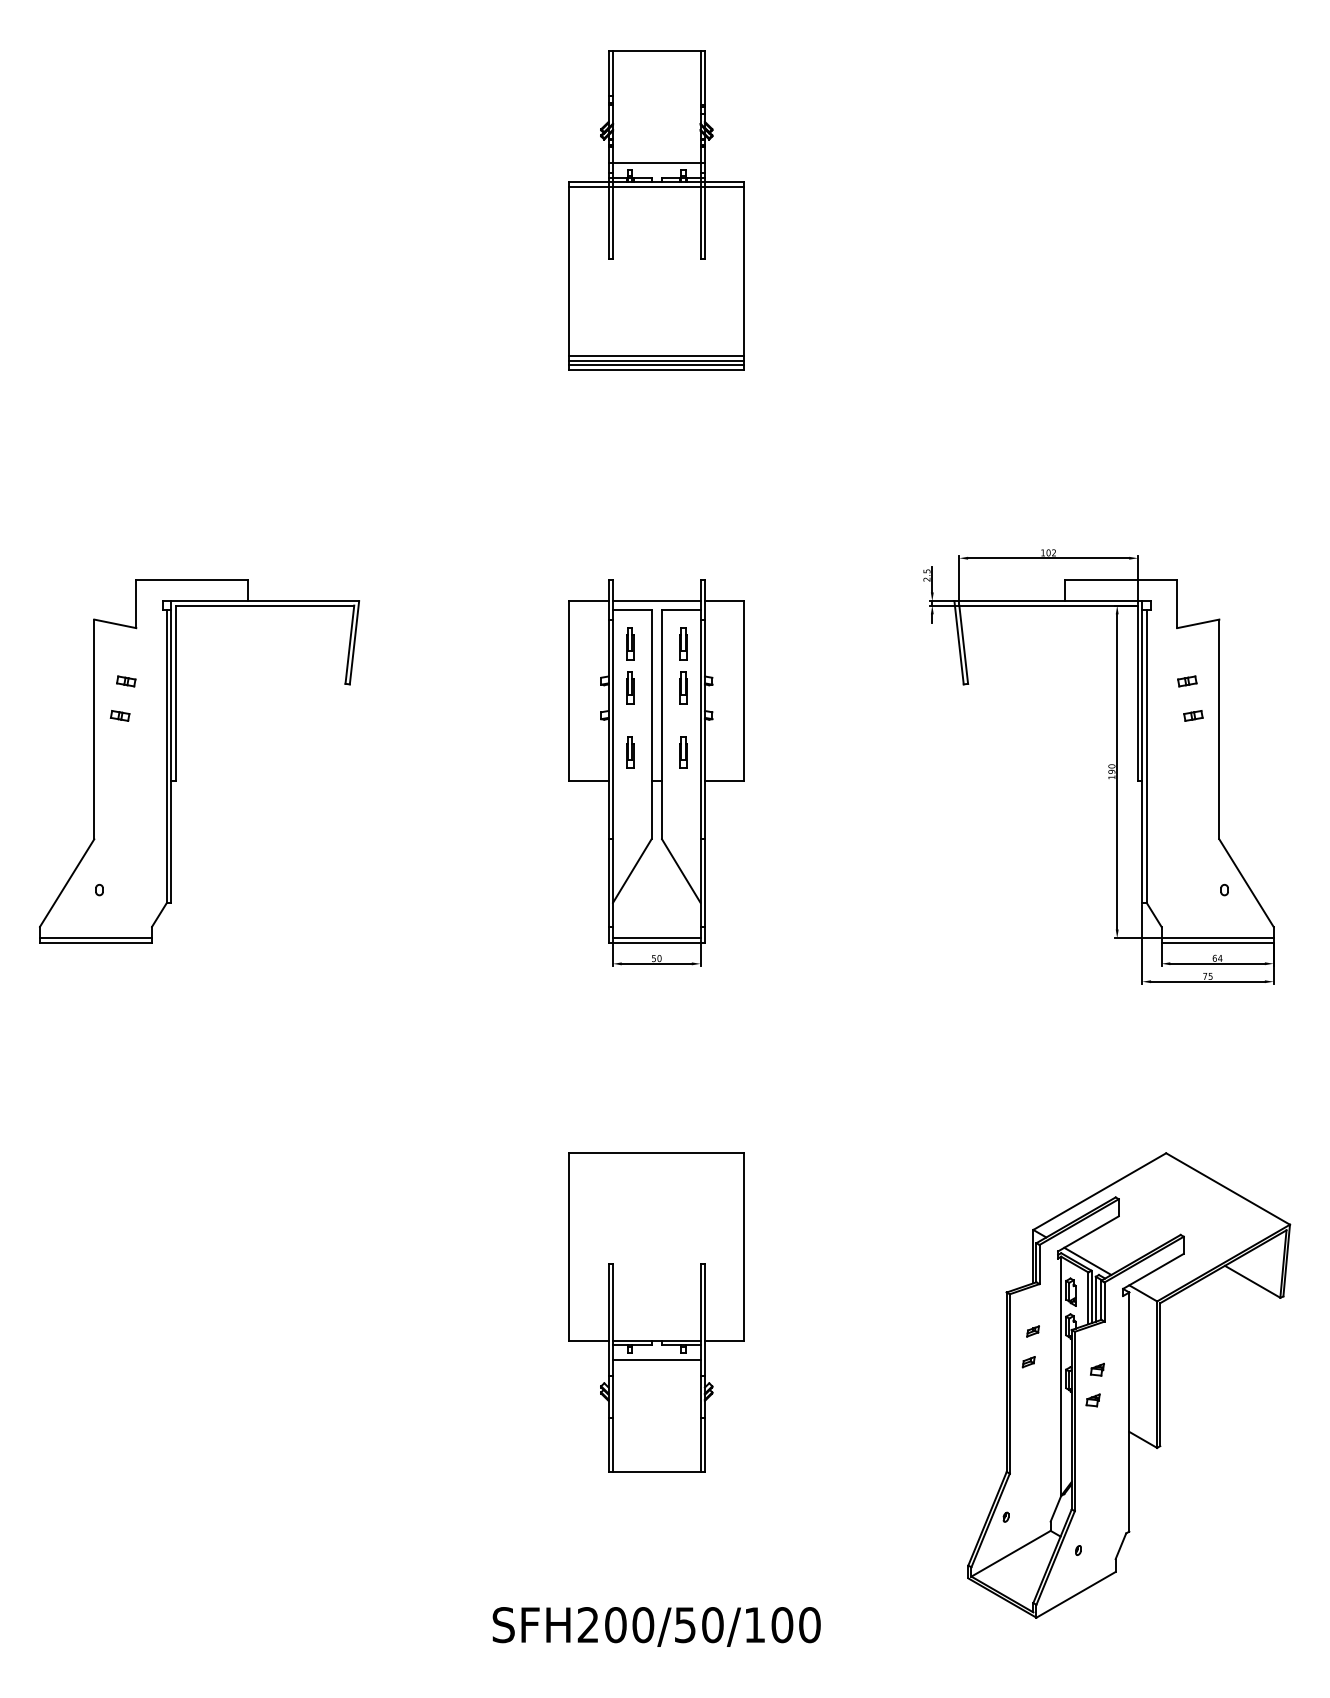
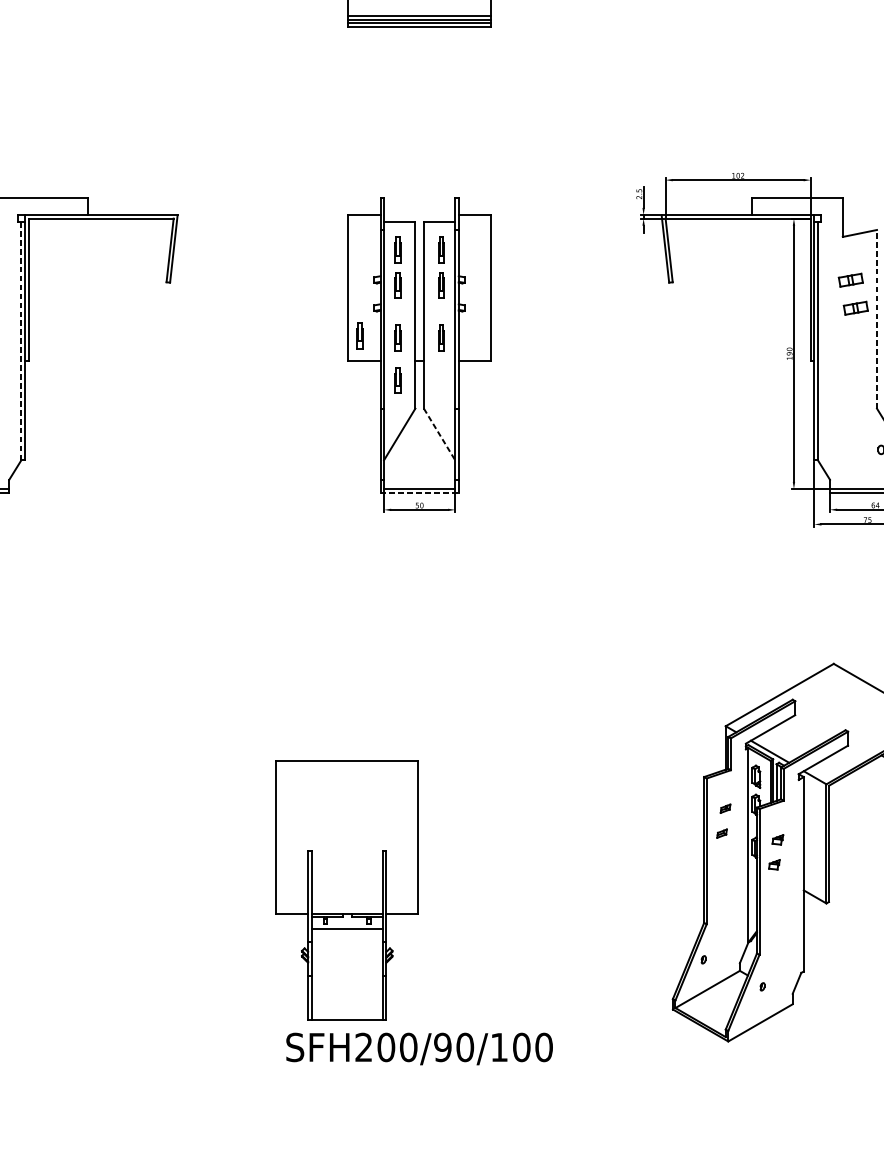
line: (656, 601) -> (419, 215), removed
part: (1187, 681) -> (851, 280), size x1.6
part: (1193, 715) -> (855, 307), size x1.6
line: (1219, 729) -> (877, 319), solid -> dashed
part: (583, 749) -> (360, 335), added
line: (166, 755) -> (21, 340), solid -> dashed
part: (630, 804) -> (398, 380), added
line: (681, 871) -> (439, 434), solid -> dashed
line: (657, 942) -> (420, 492), solid -> dashed
part: (656, 1312) -> (347, 890), moved
text: (685, 1625) -> (442, 1047), SFH200/50/100 -> SFH200/90/100

